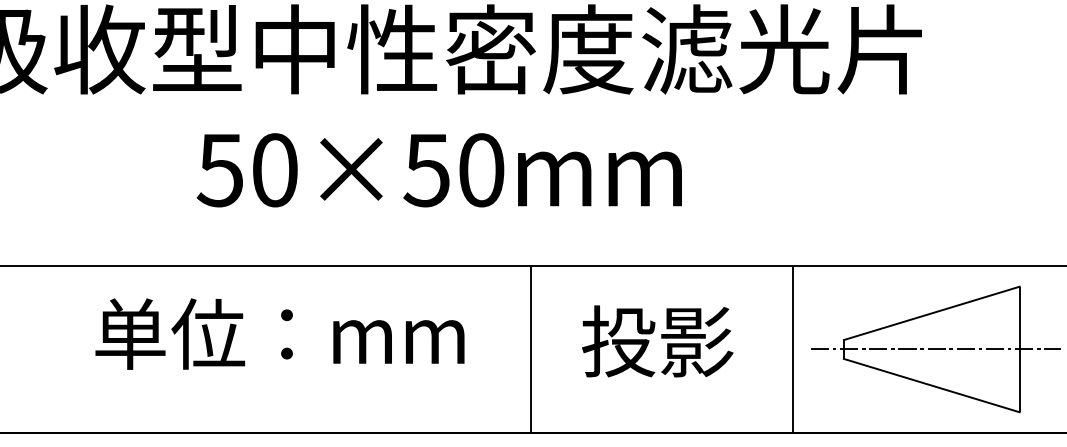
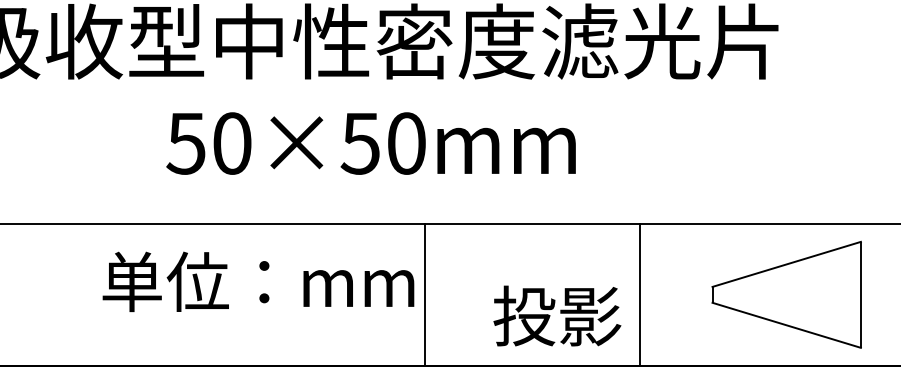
text: (280, 333) -> (258, 281), moved
text: (657, 340) -> (557, 315), moved
line: (531, 349) -> (424, 294), moved
line: (792, 349) -> (639, 294), moved
line: (936, 349) -> (790, 294), removed

